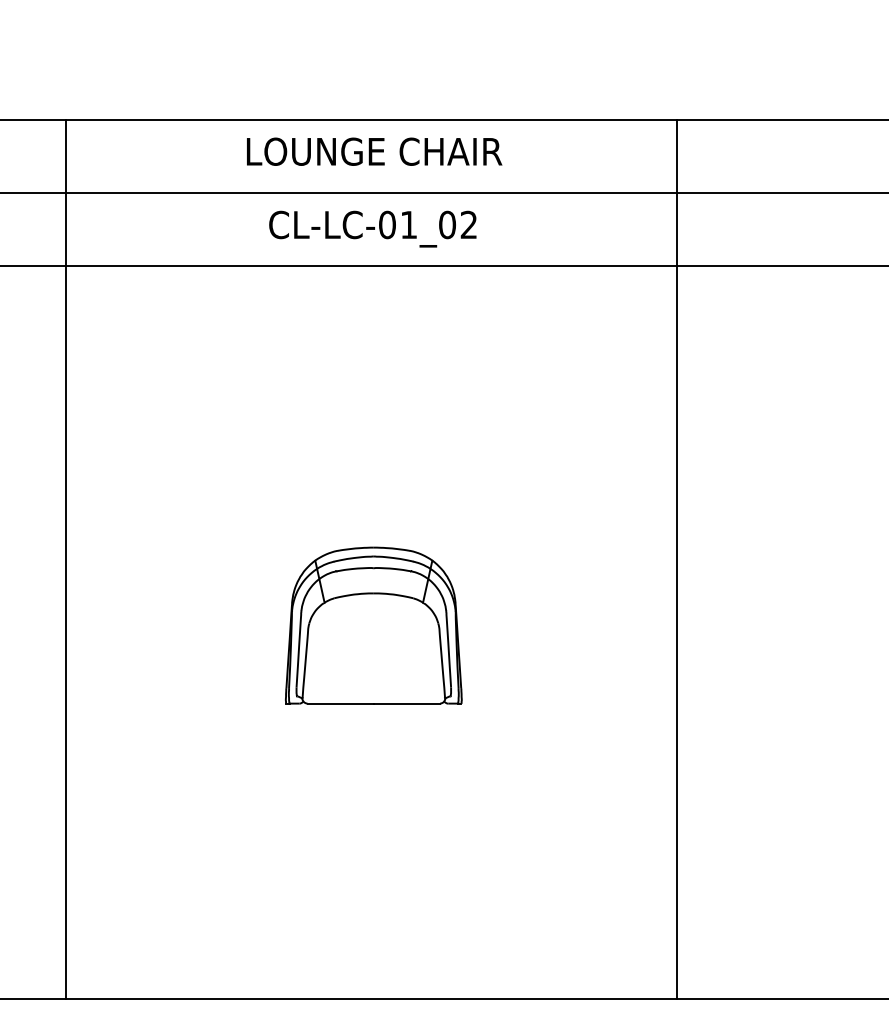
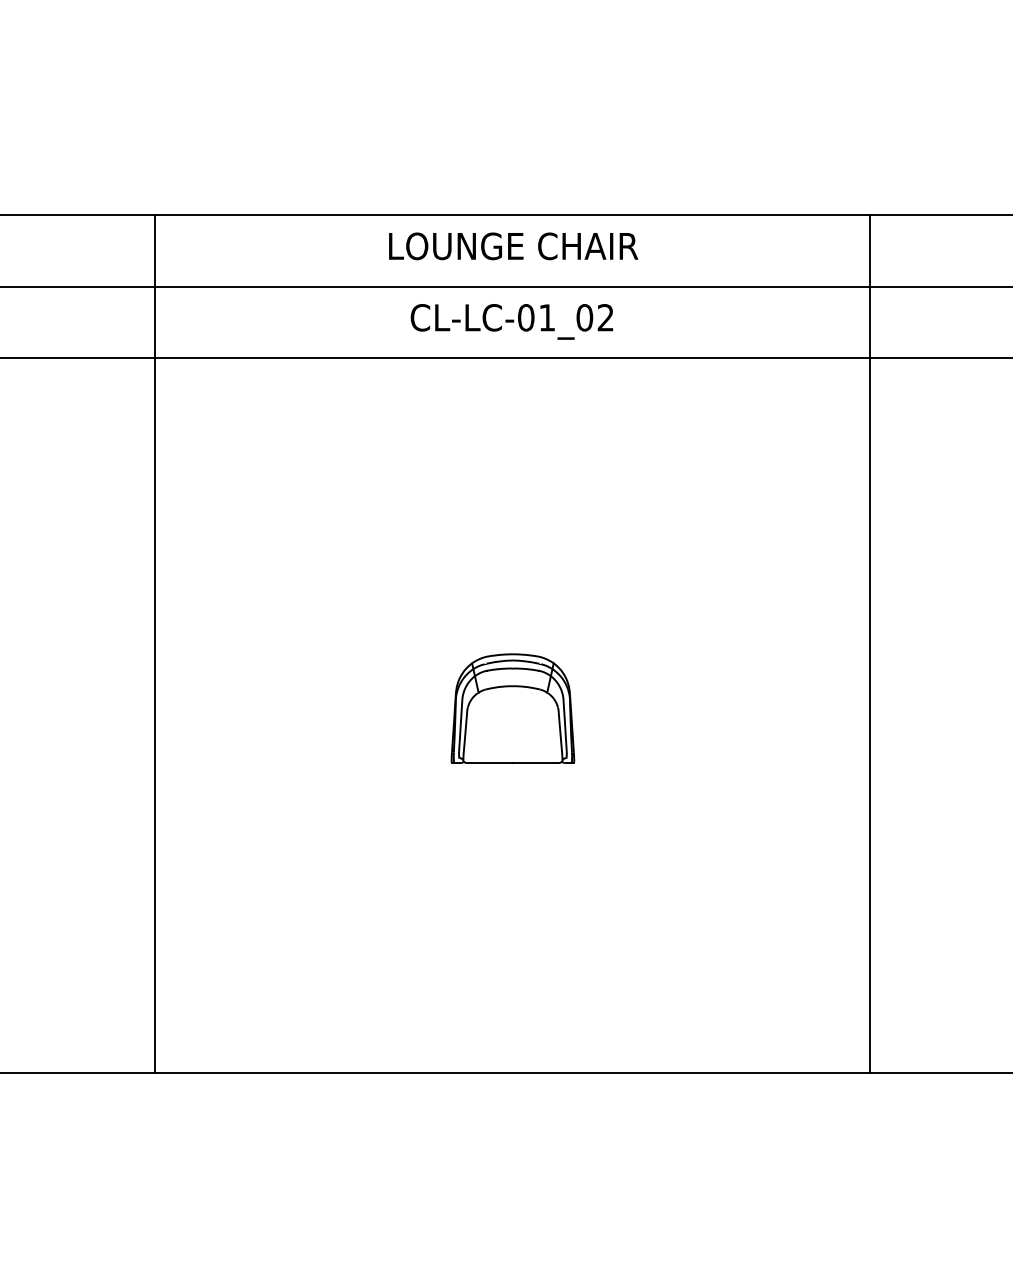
line: (65, 558) -> (155, 643), moved
line: (676, 558) -> (869, 643), moved
part: (373, 625) -> (512, 708), size x0.71

